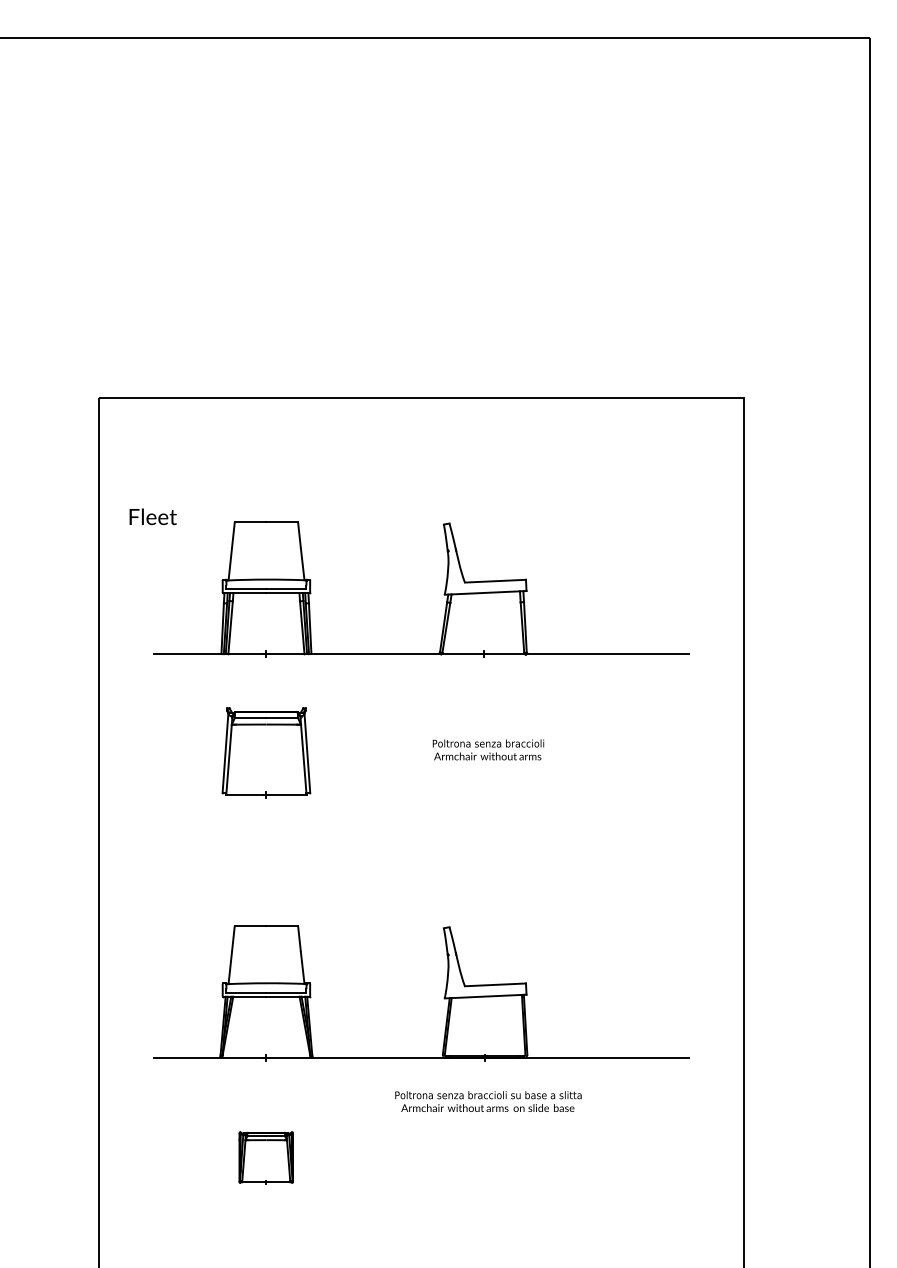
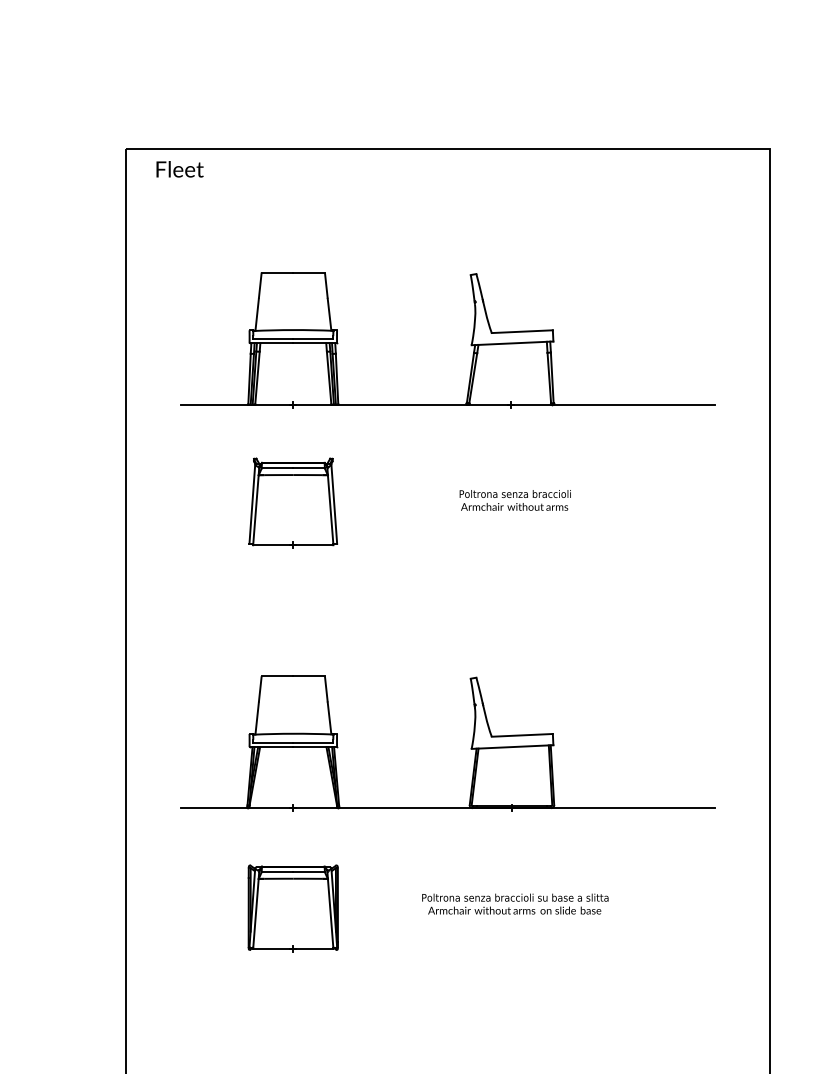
text: (152, 516) -> (179, 168), moved
text: (488, 1101) -> (515, 903), moved
part: (265, 1157) -> (292, 907), size x1.67

